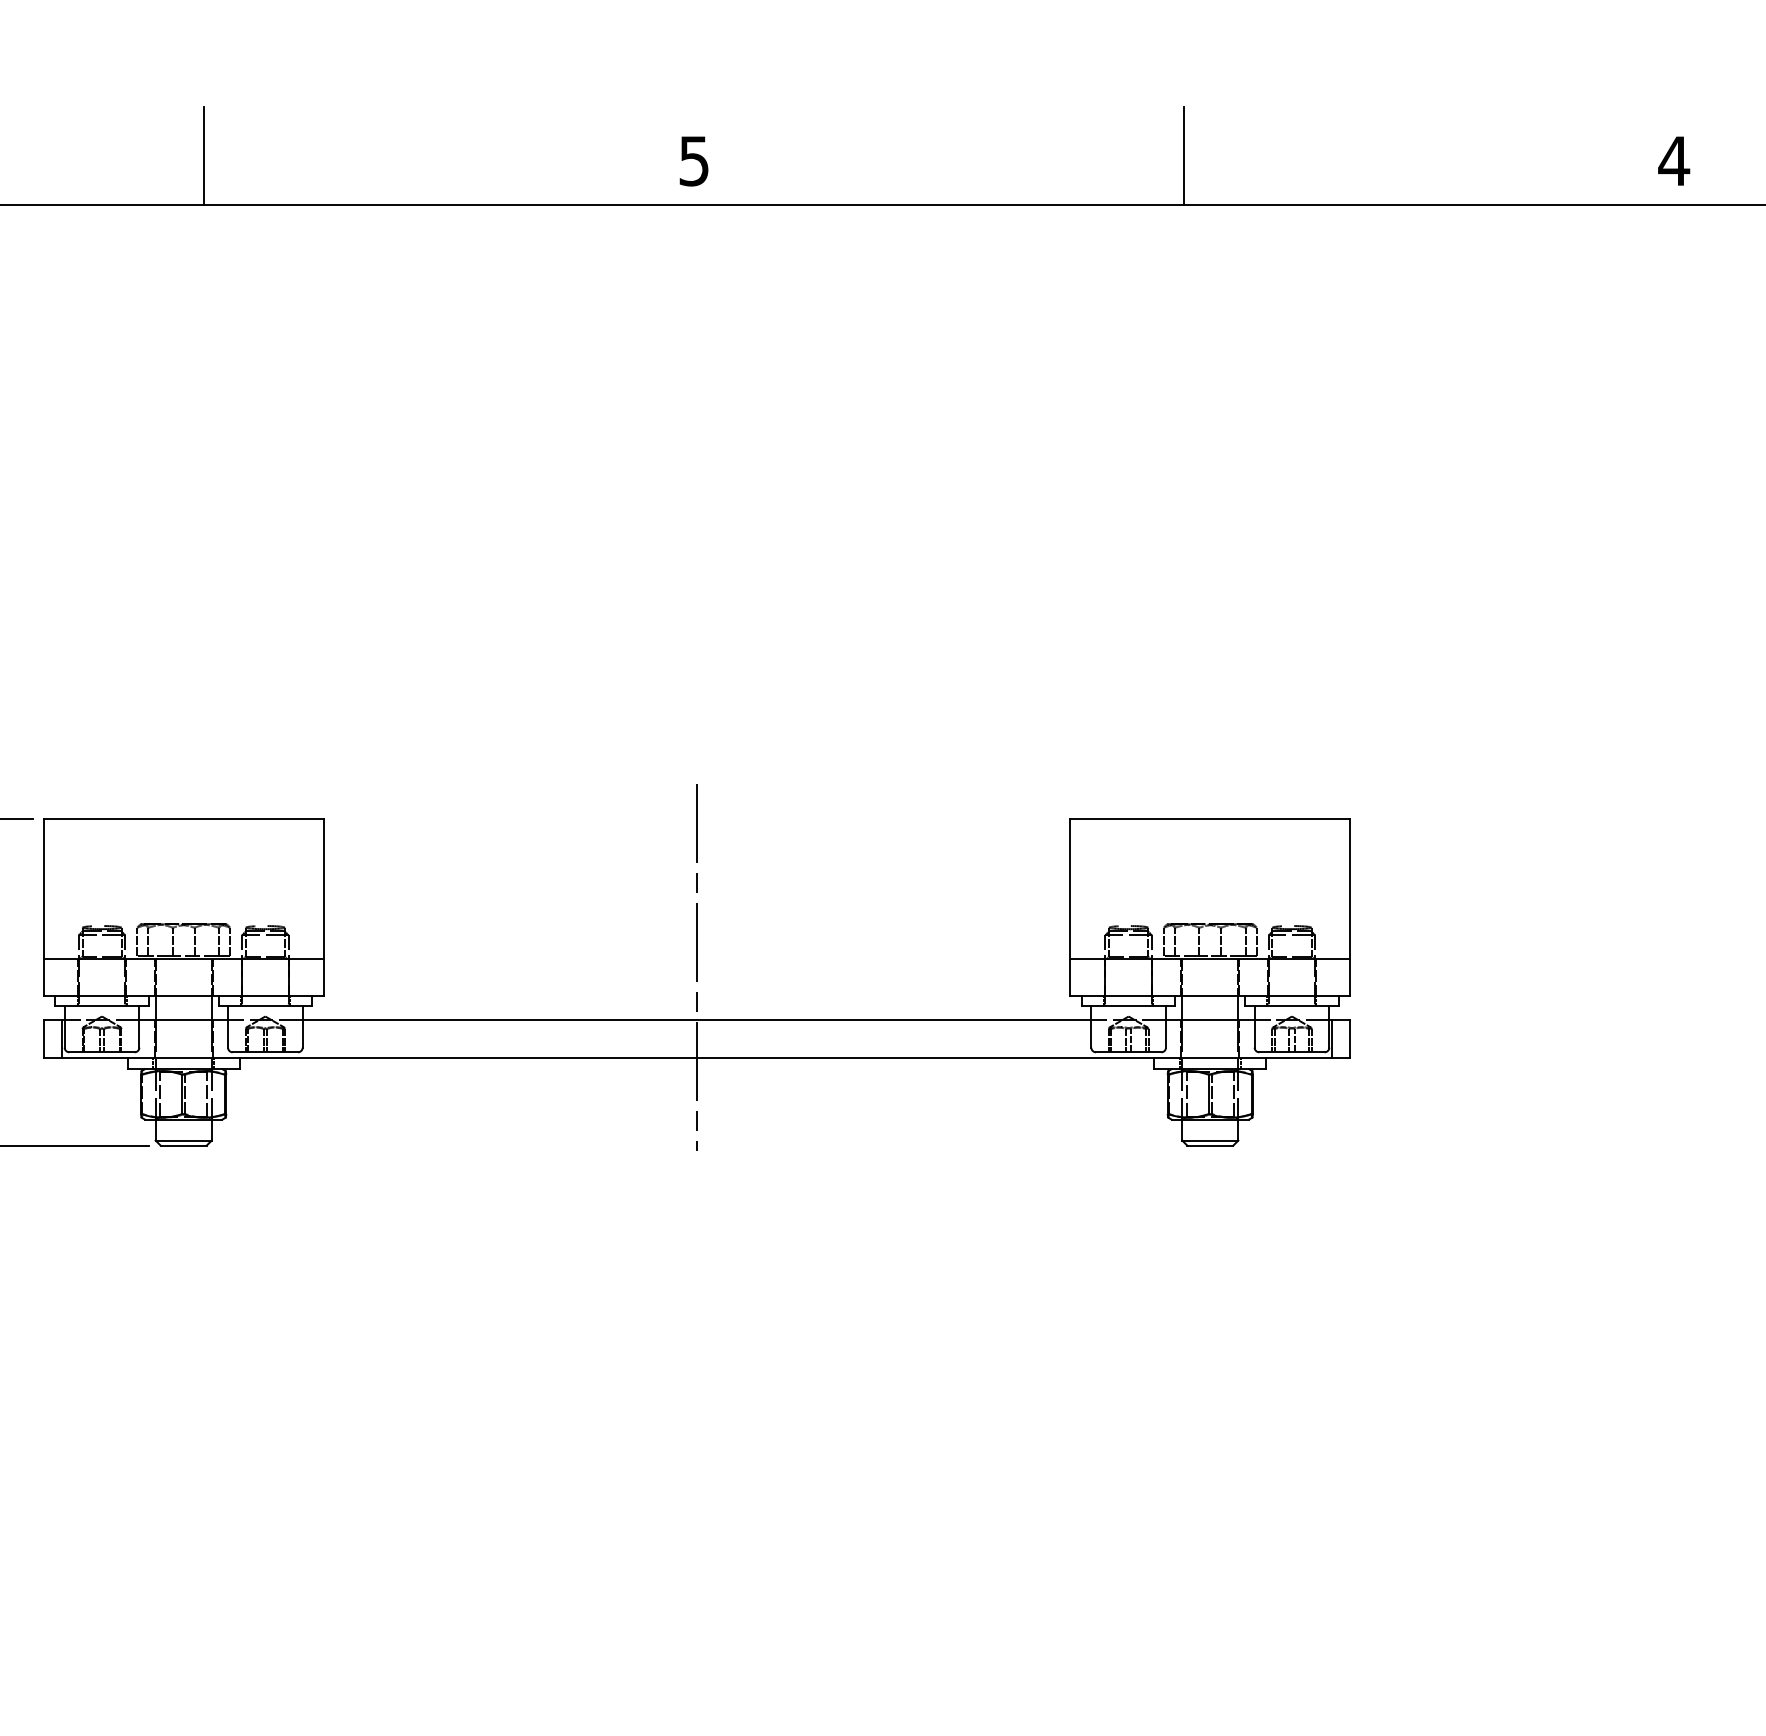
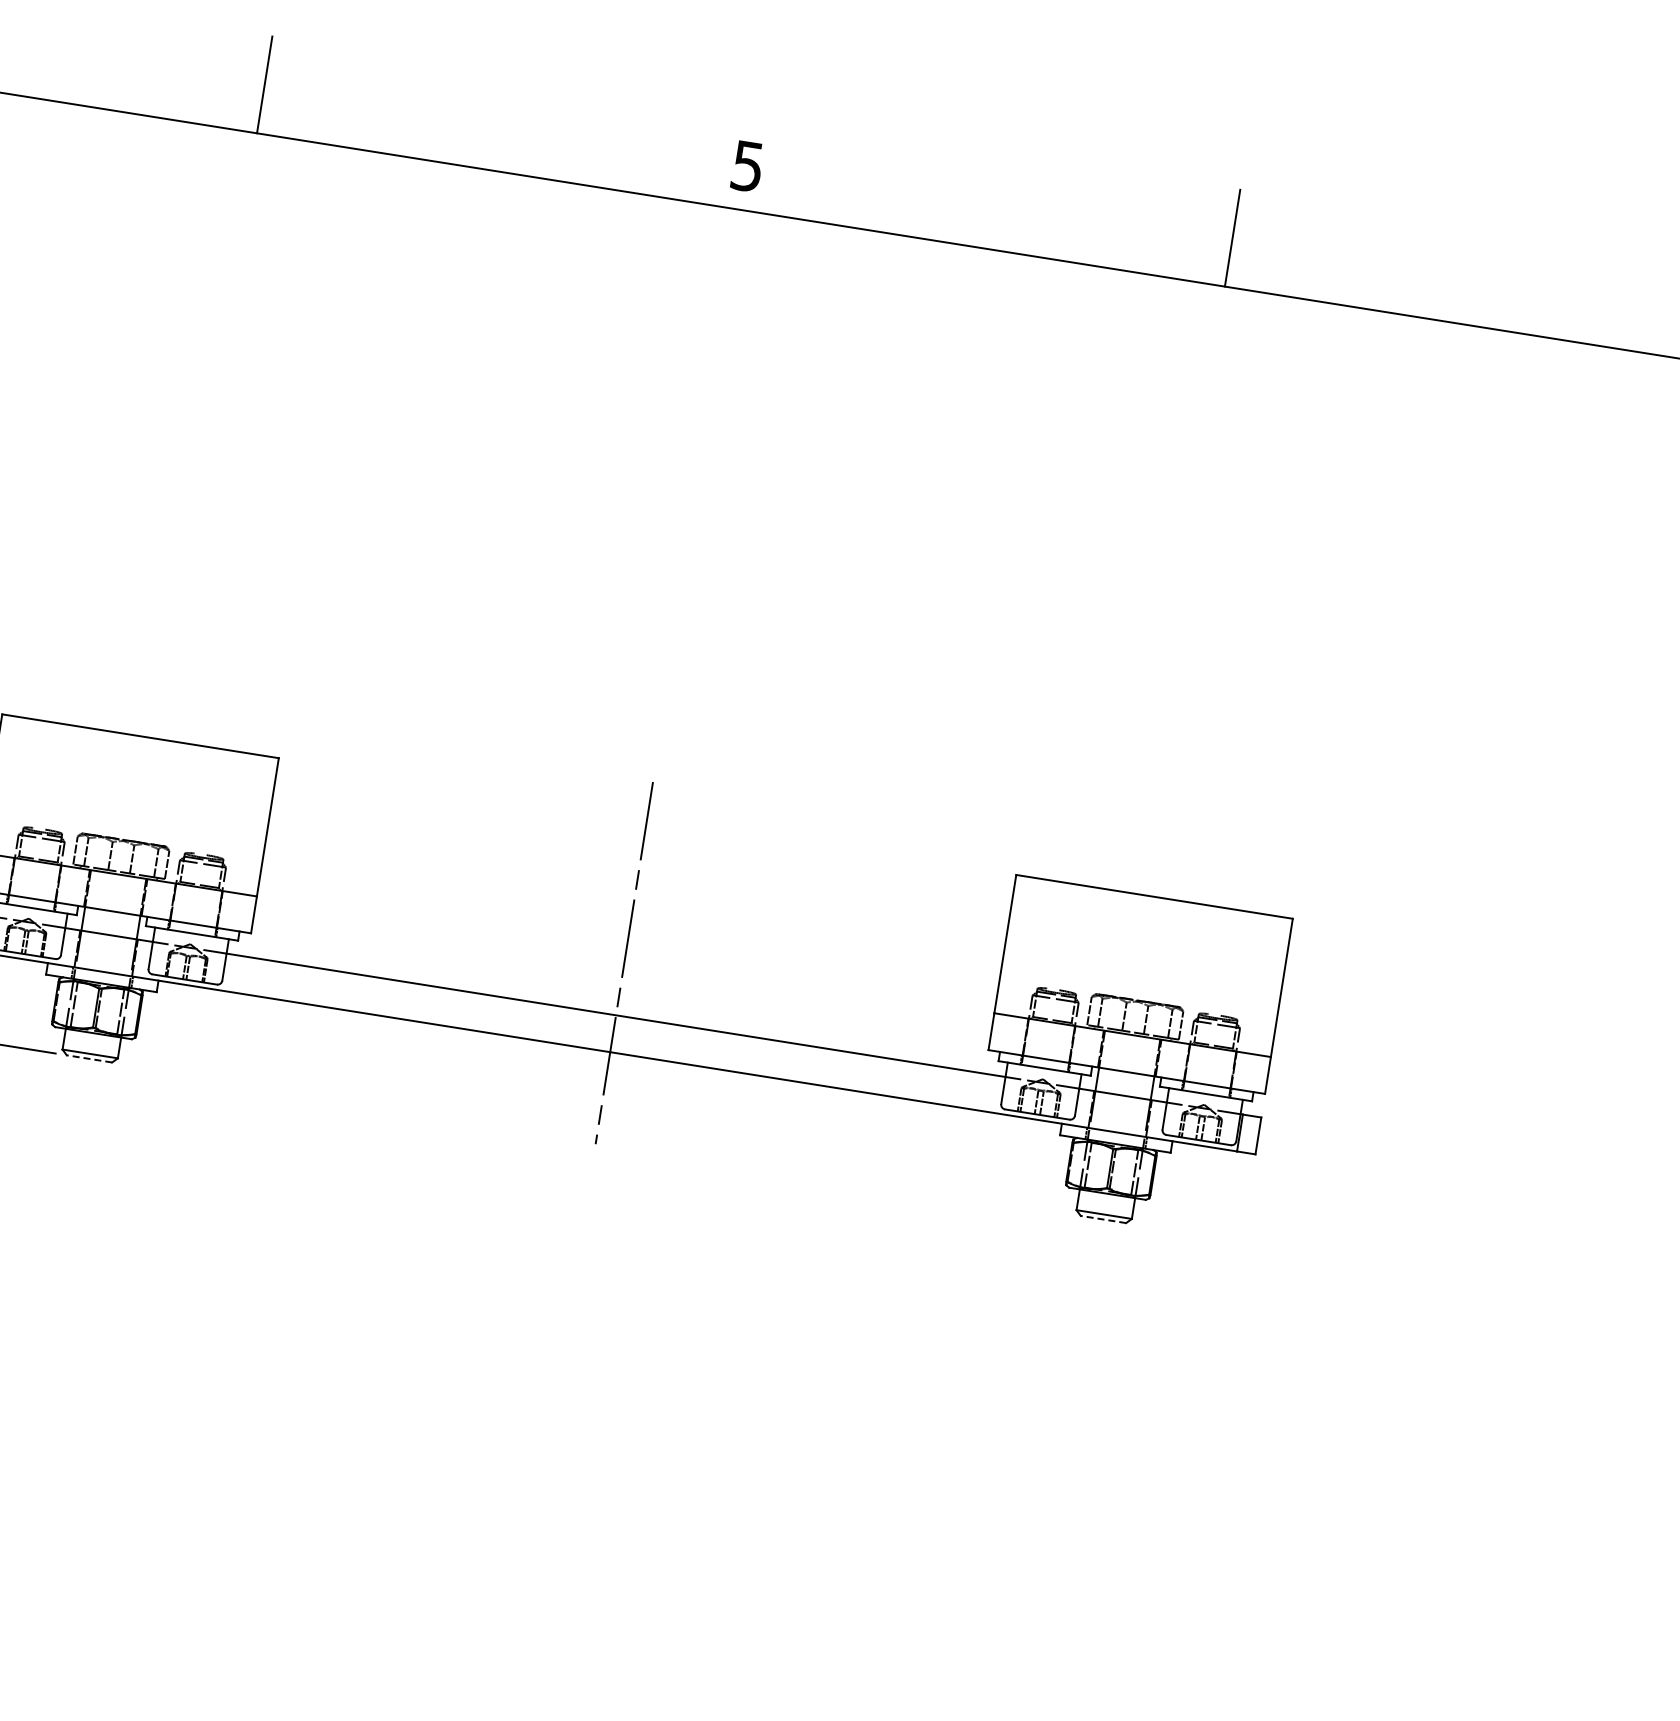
line: (183, 1145) -> (89, 1058), solid -> dashed
line: (1210, 1145) -> (1103, 1219), solid -> dashed

